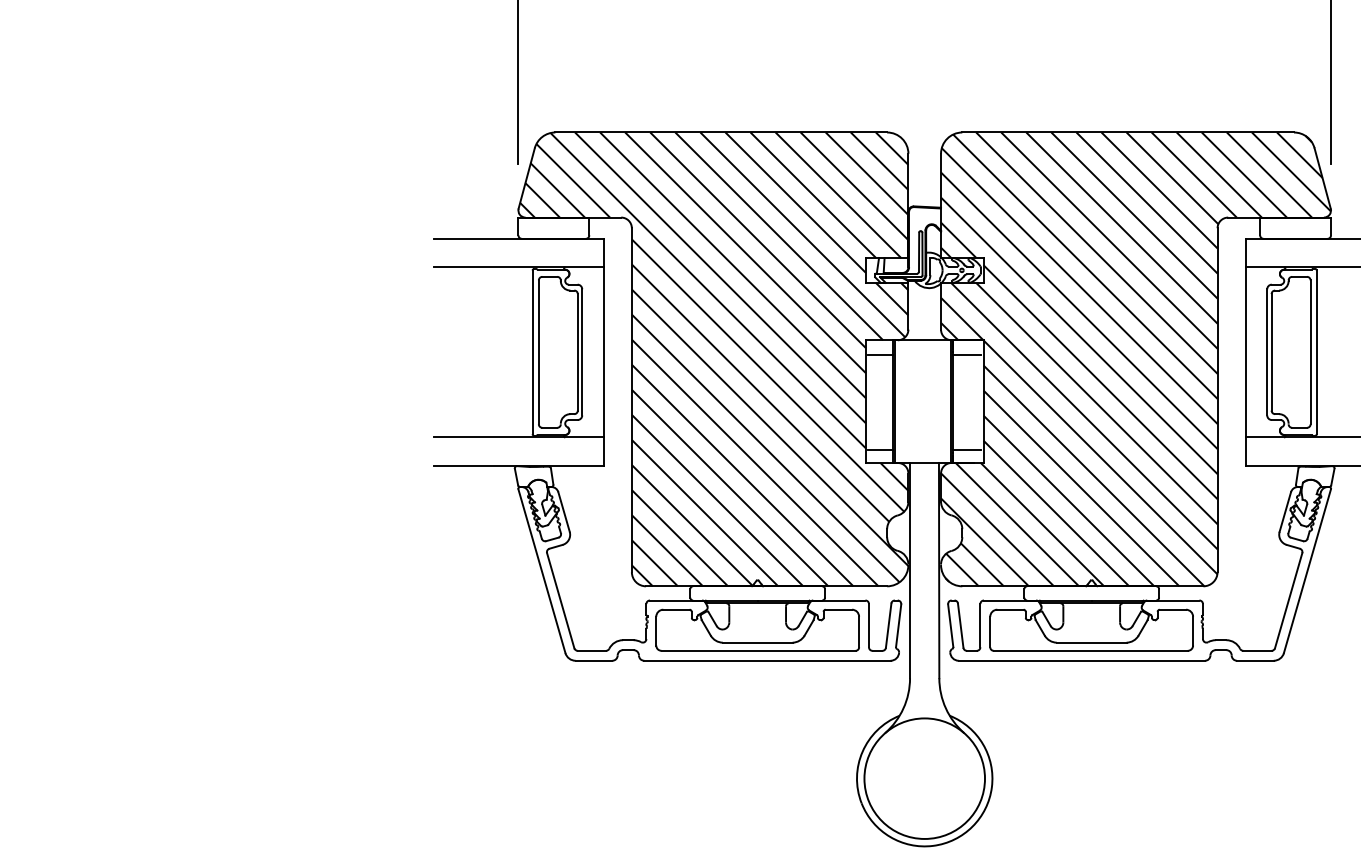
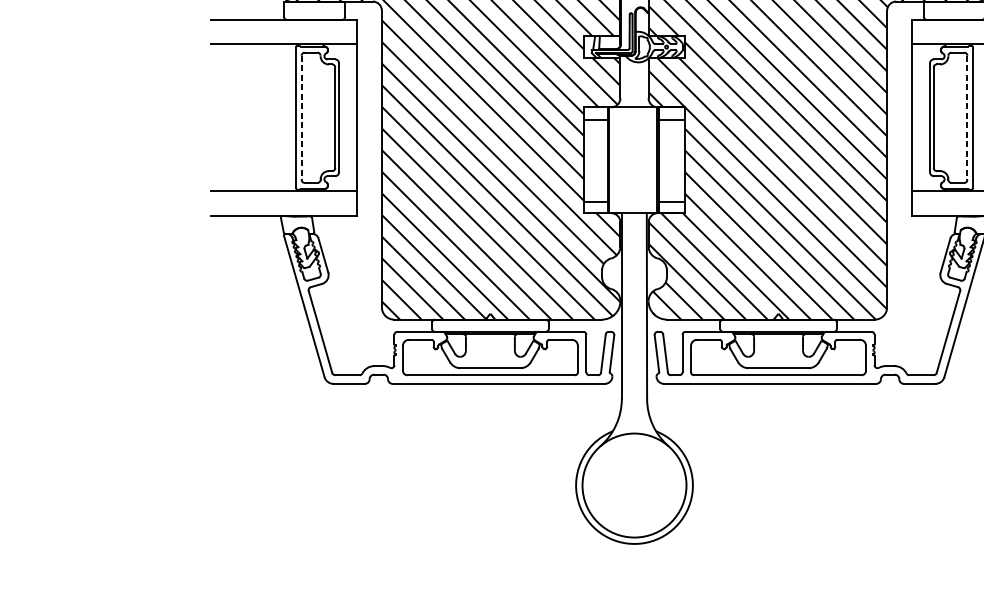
line: (538, 352) -> (301, 117), solid -> dashed
line: (1310, 352) -> (967, 117), solid -> dashed

